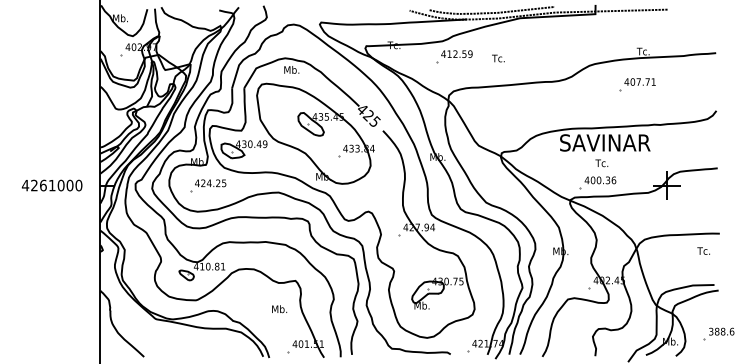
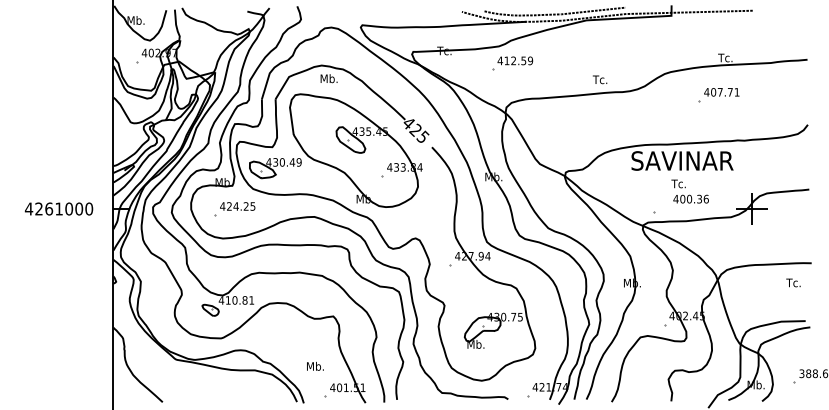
text: (498, 58) -> (600, 79), moved
text: (599, 179) -> (690, 198), moved
text: (279, 308) -> (315, 365), moved

